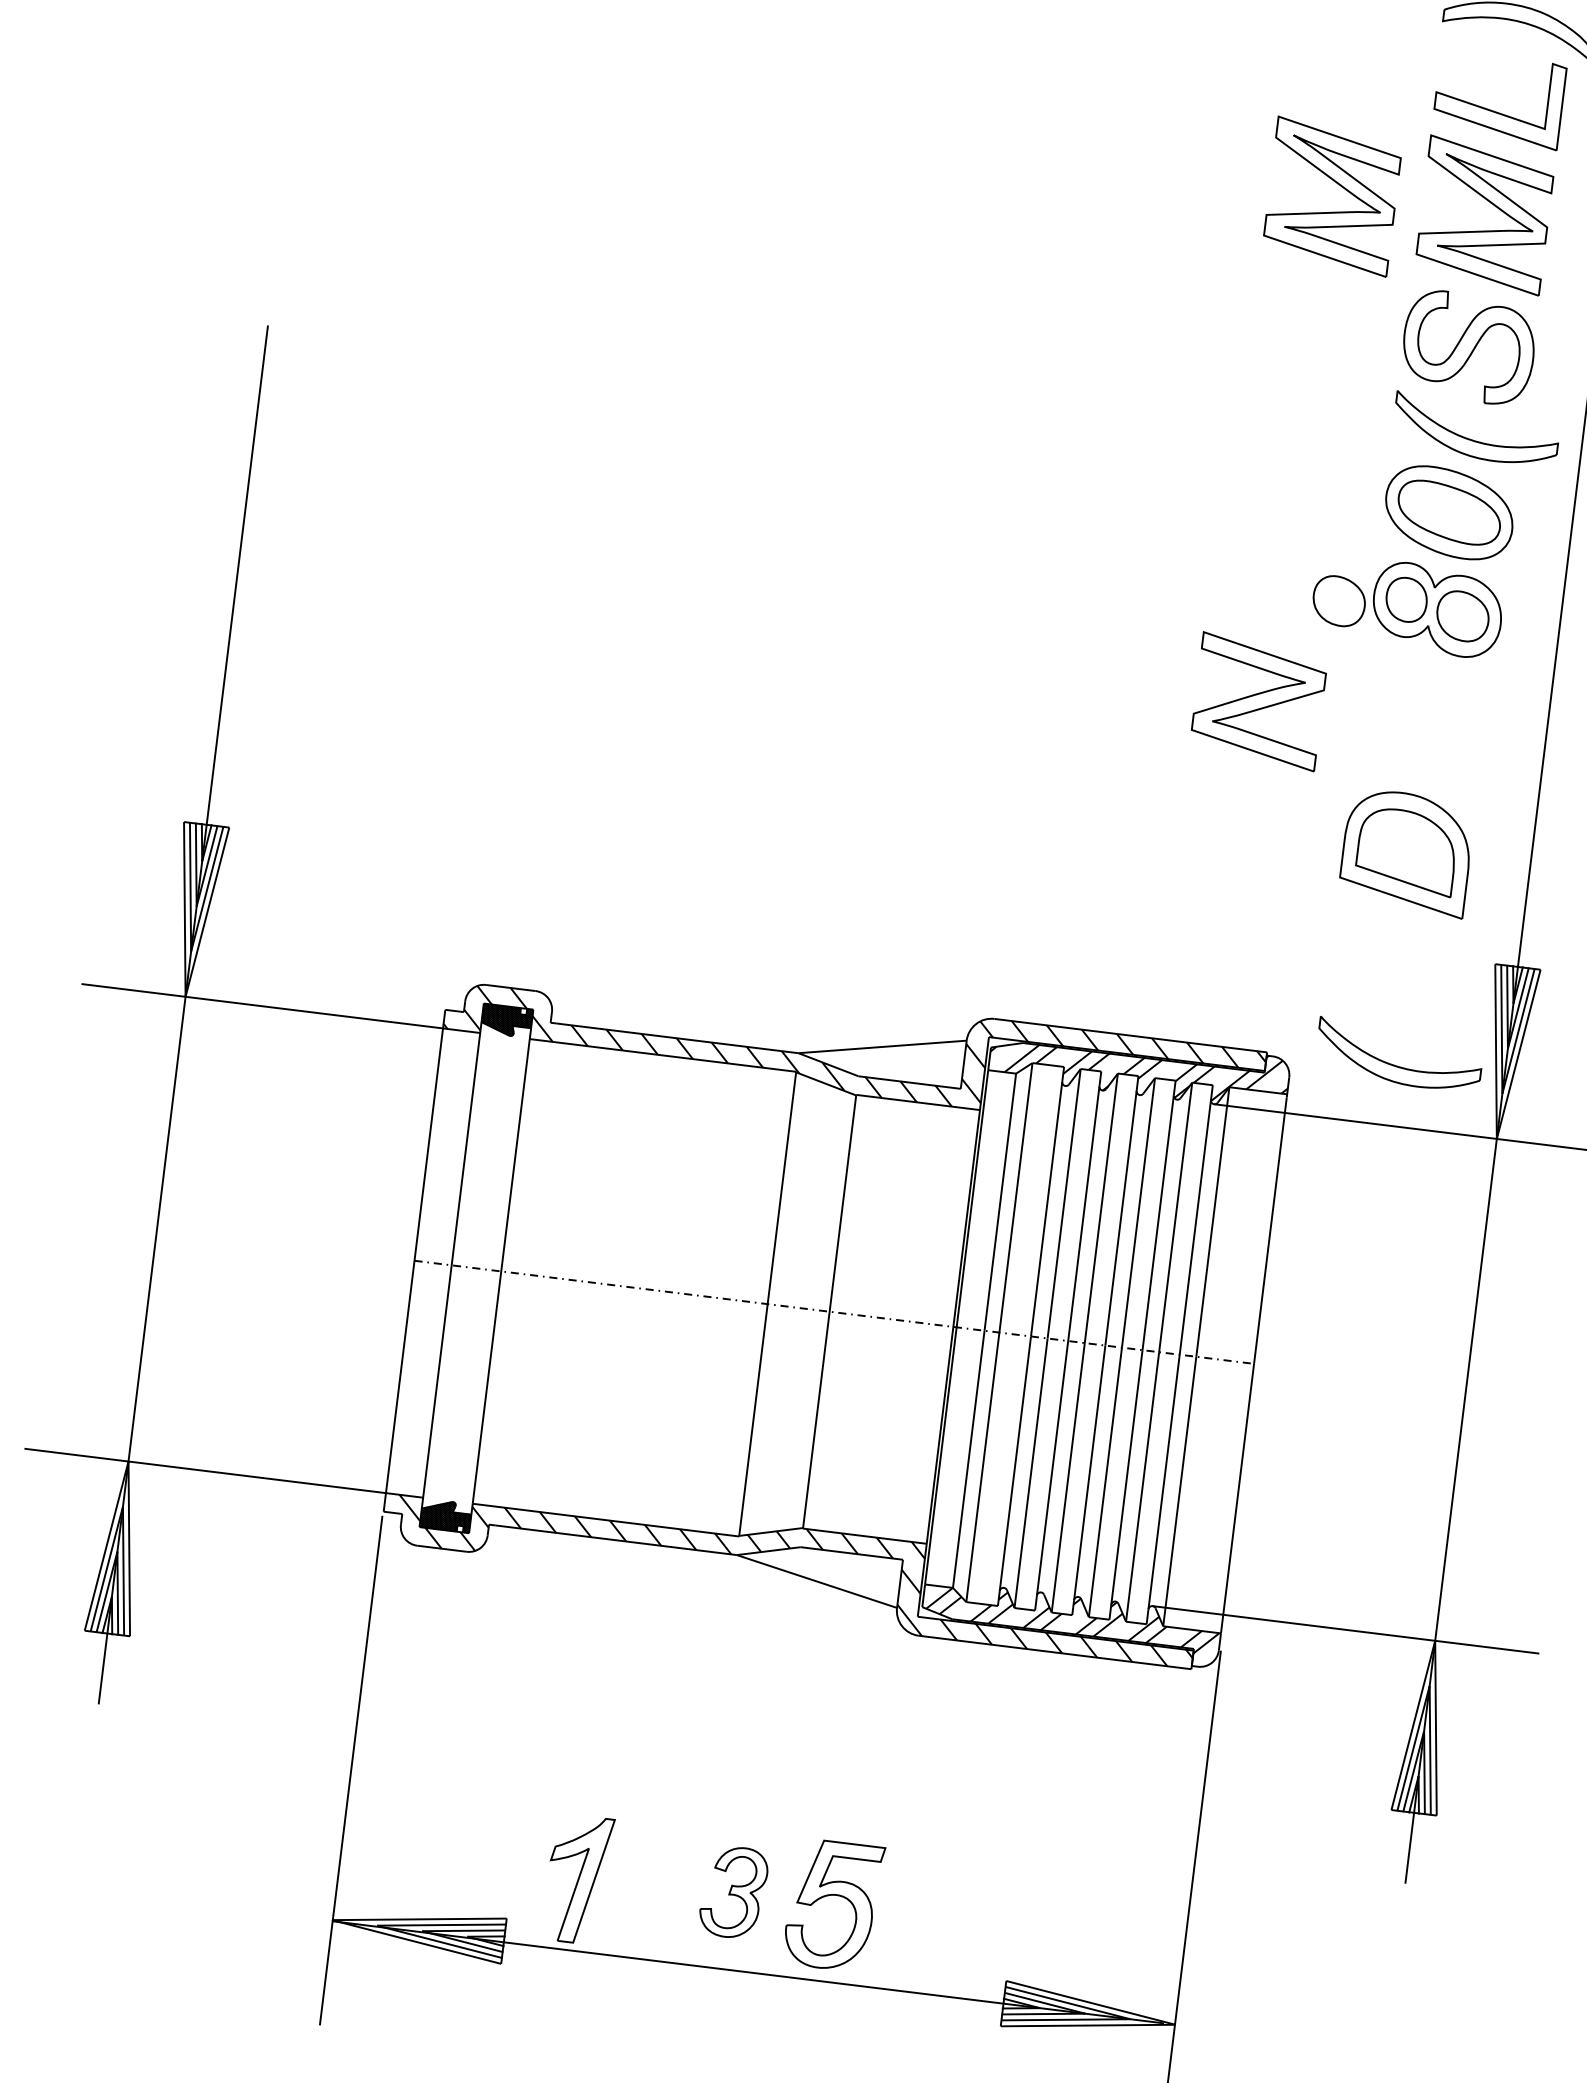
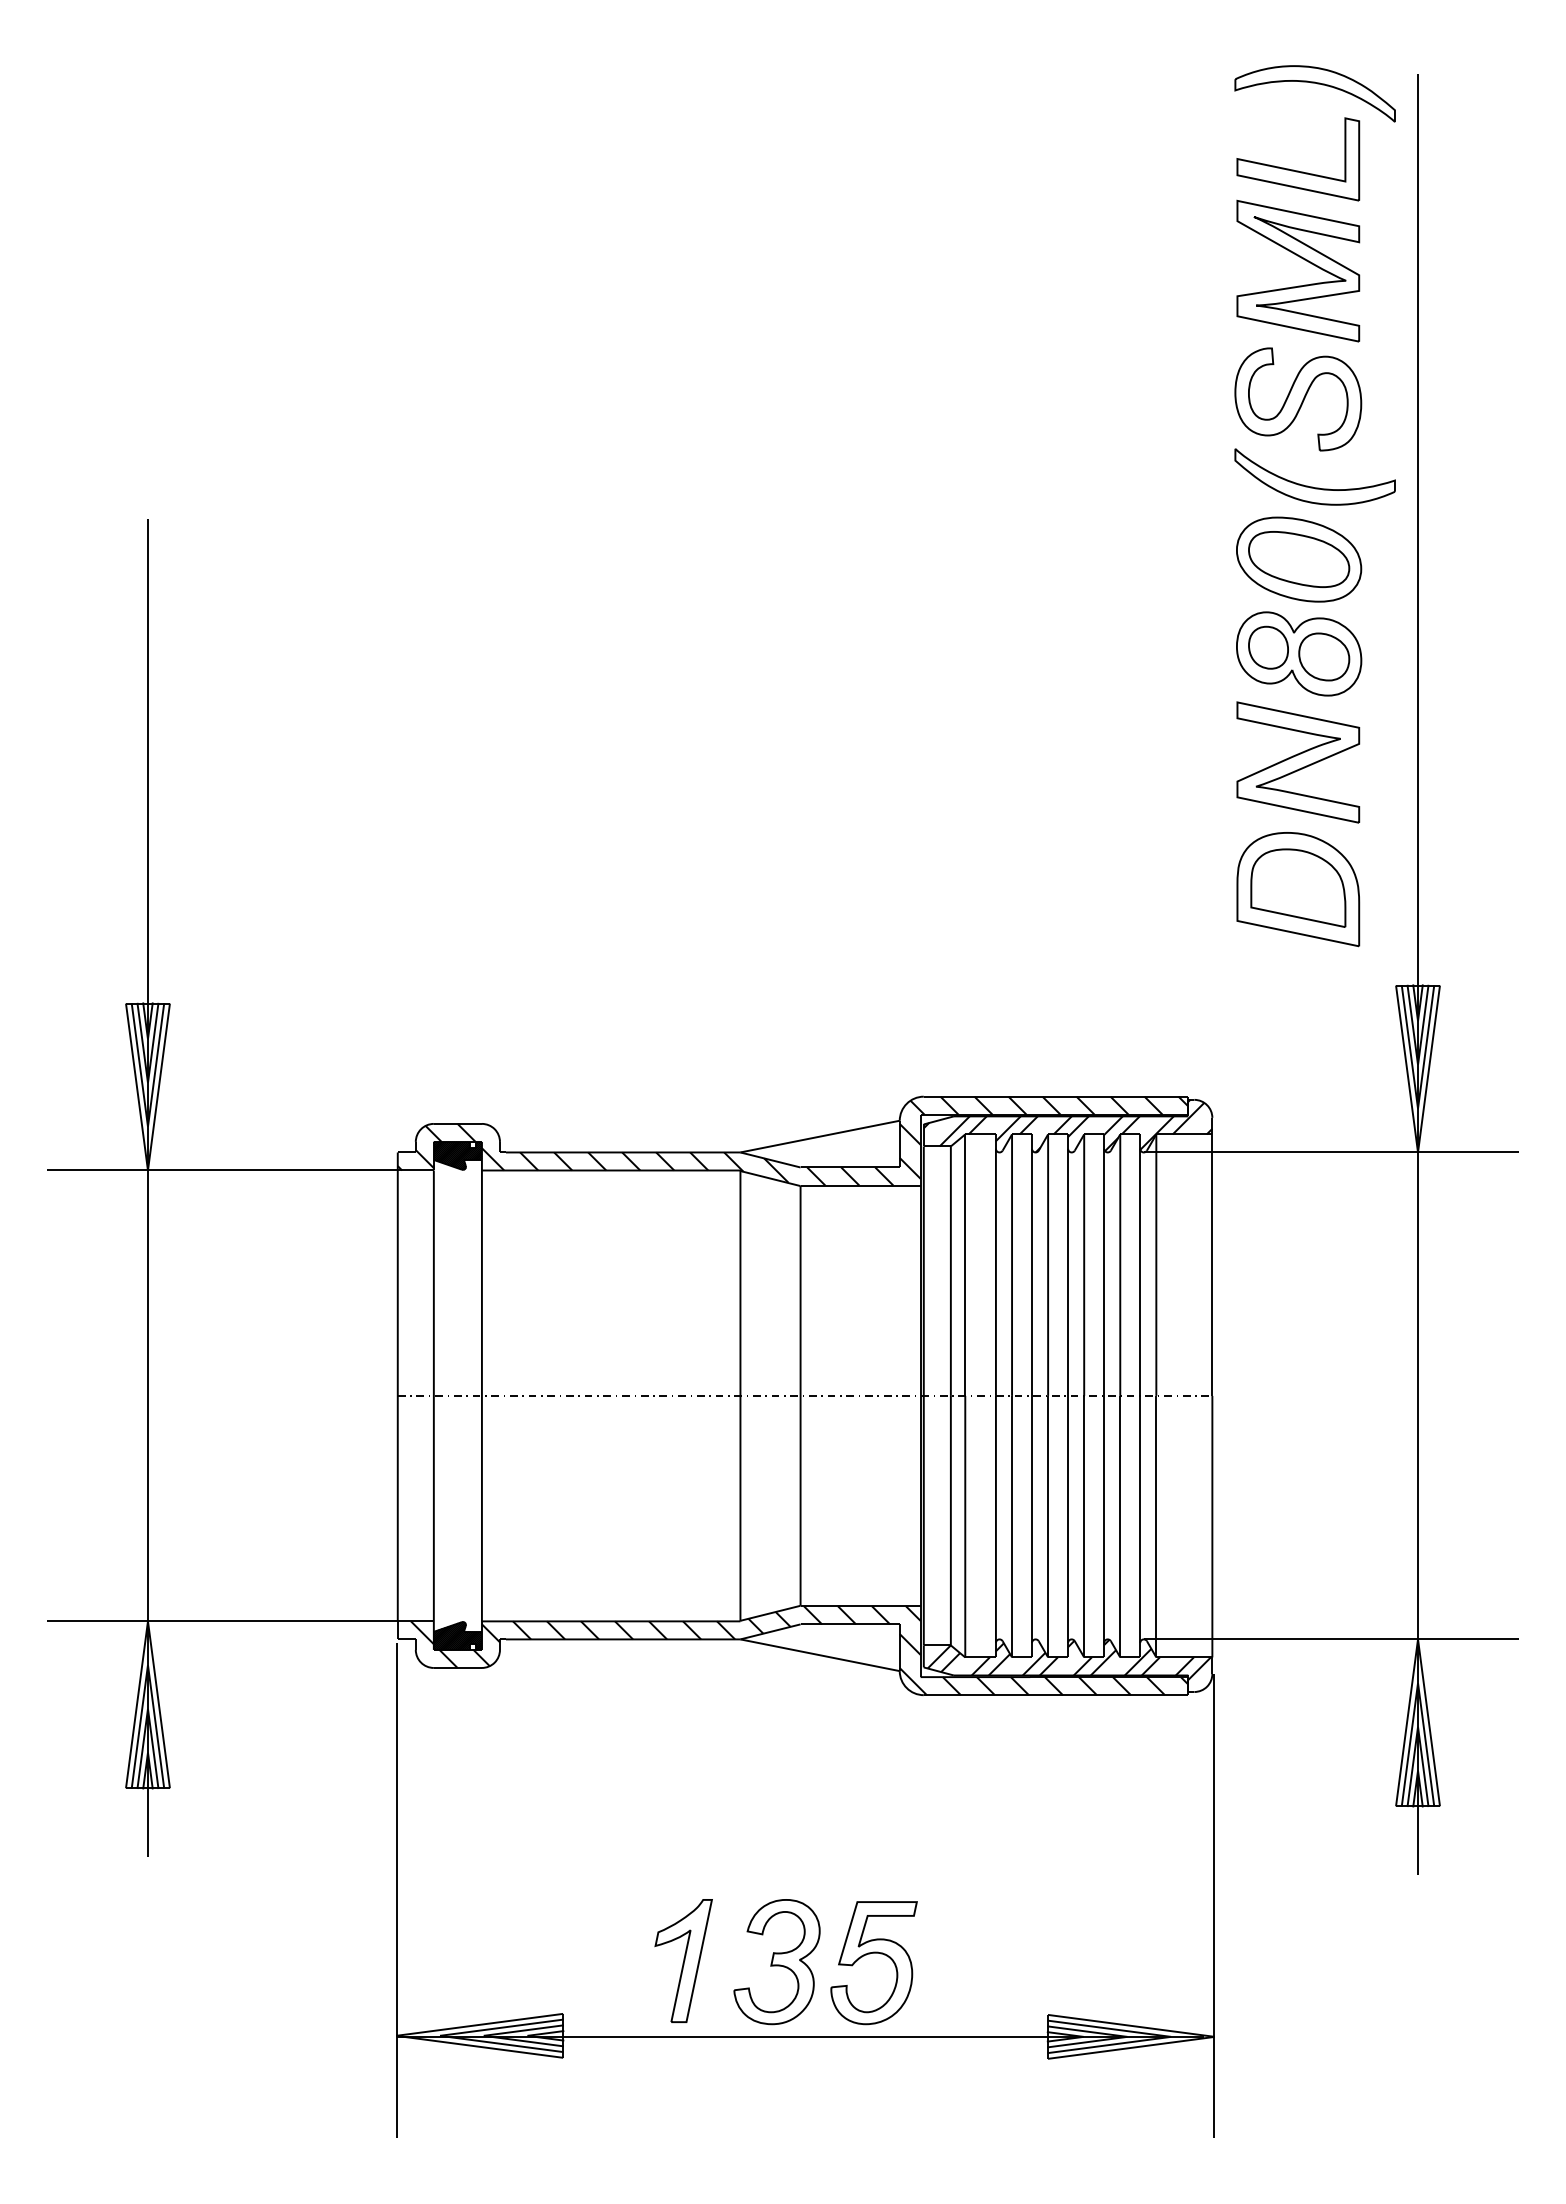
part: (1340, 186) -> (1156, 260), removed
part: (1339, 600) -> (1204, 656), removed
part: (1259, 701) -> (1298, 762), moved
part: (1395, 1064) -> (1312, 1093), removed
part: (577, 1878) -> (683, 1960), moved
part: (733, 1892) -> (776, 1962), size x1.43

